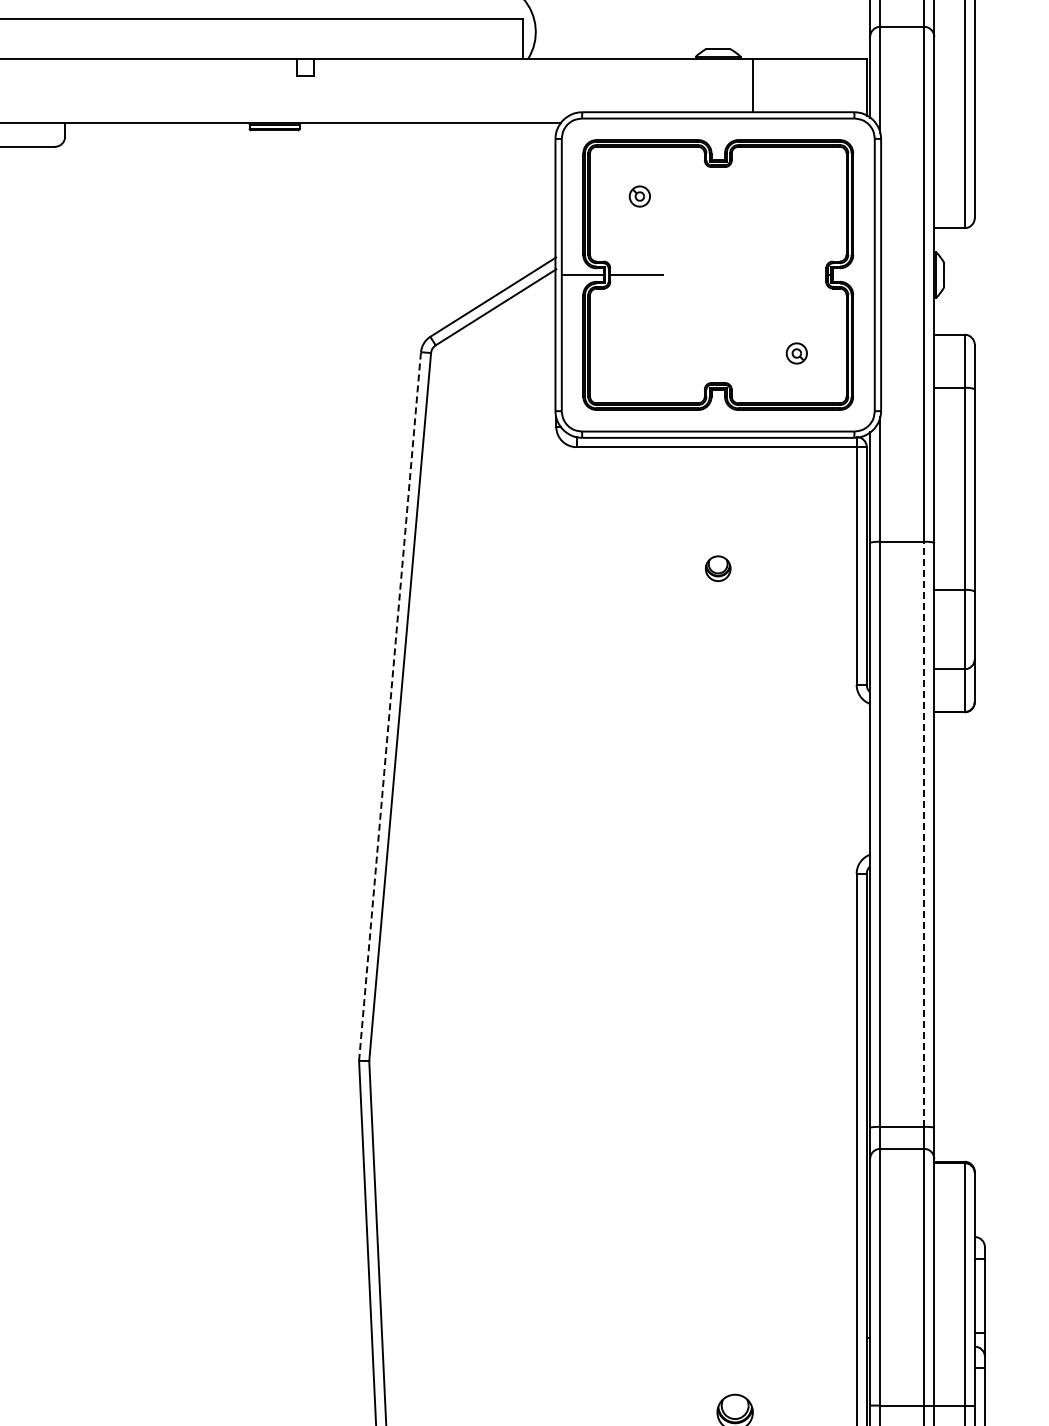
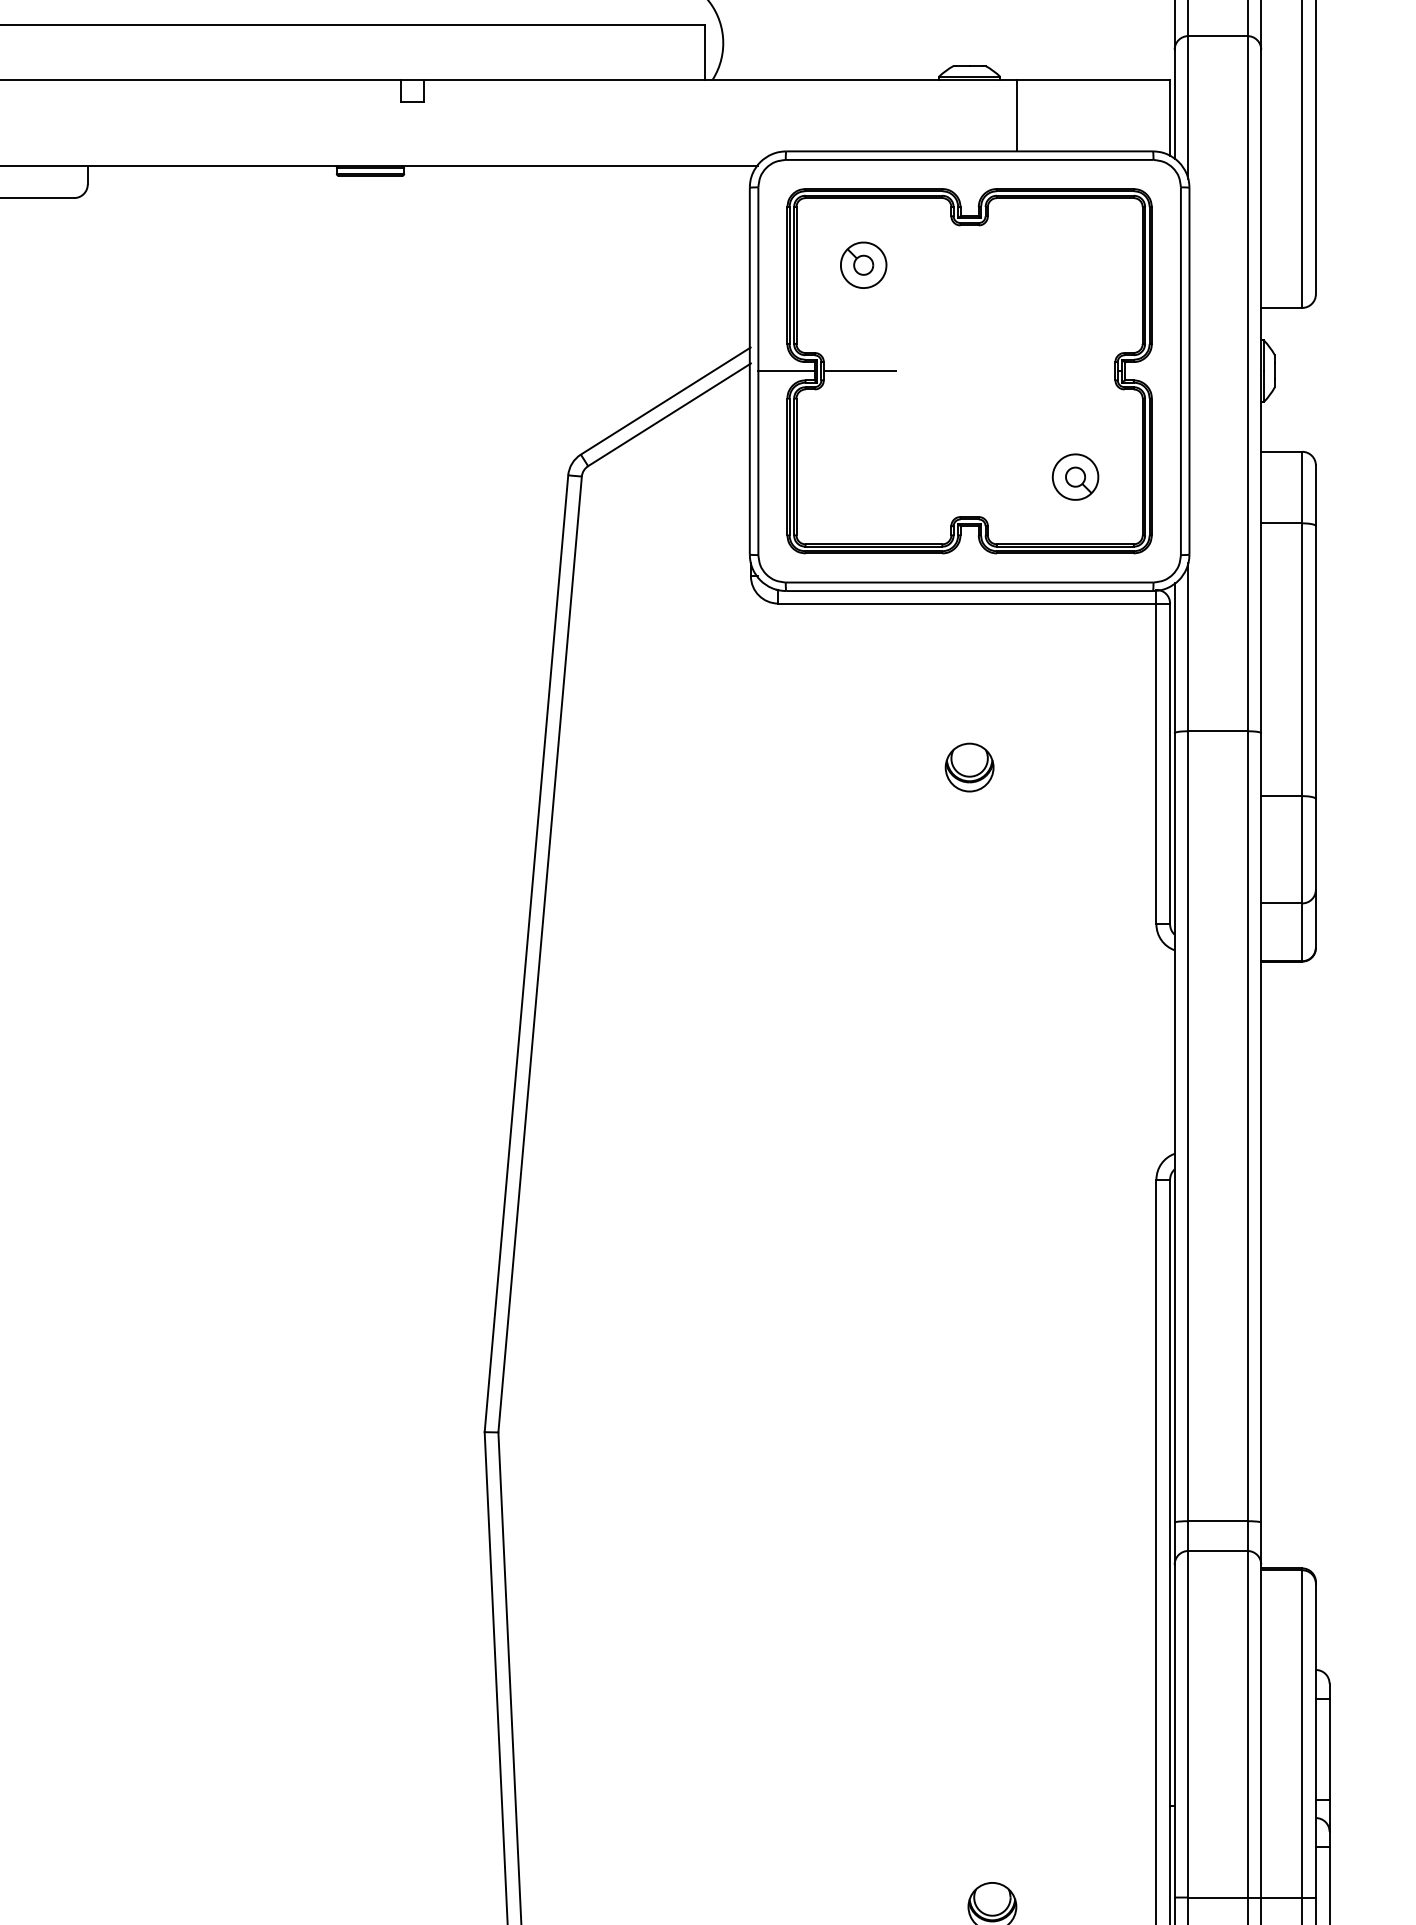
part: (639, 196) -> (863, 265), size x1.67
part: (796, 353) -> (1075, 477), size x1.67
part: (717, 568) -> (968, 767), size x1.43
line: (390, 706) -> (527, 953), dashed -> solid
line: (924, 834) -> (1248, 1126), dashed -> solid

